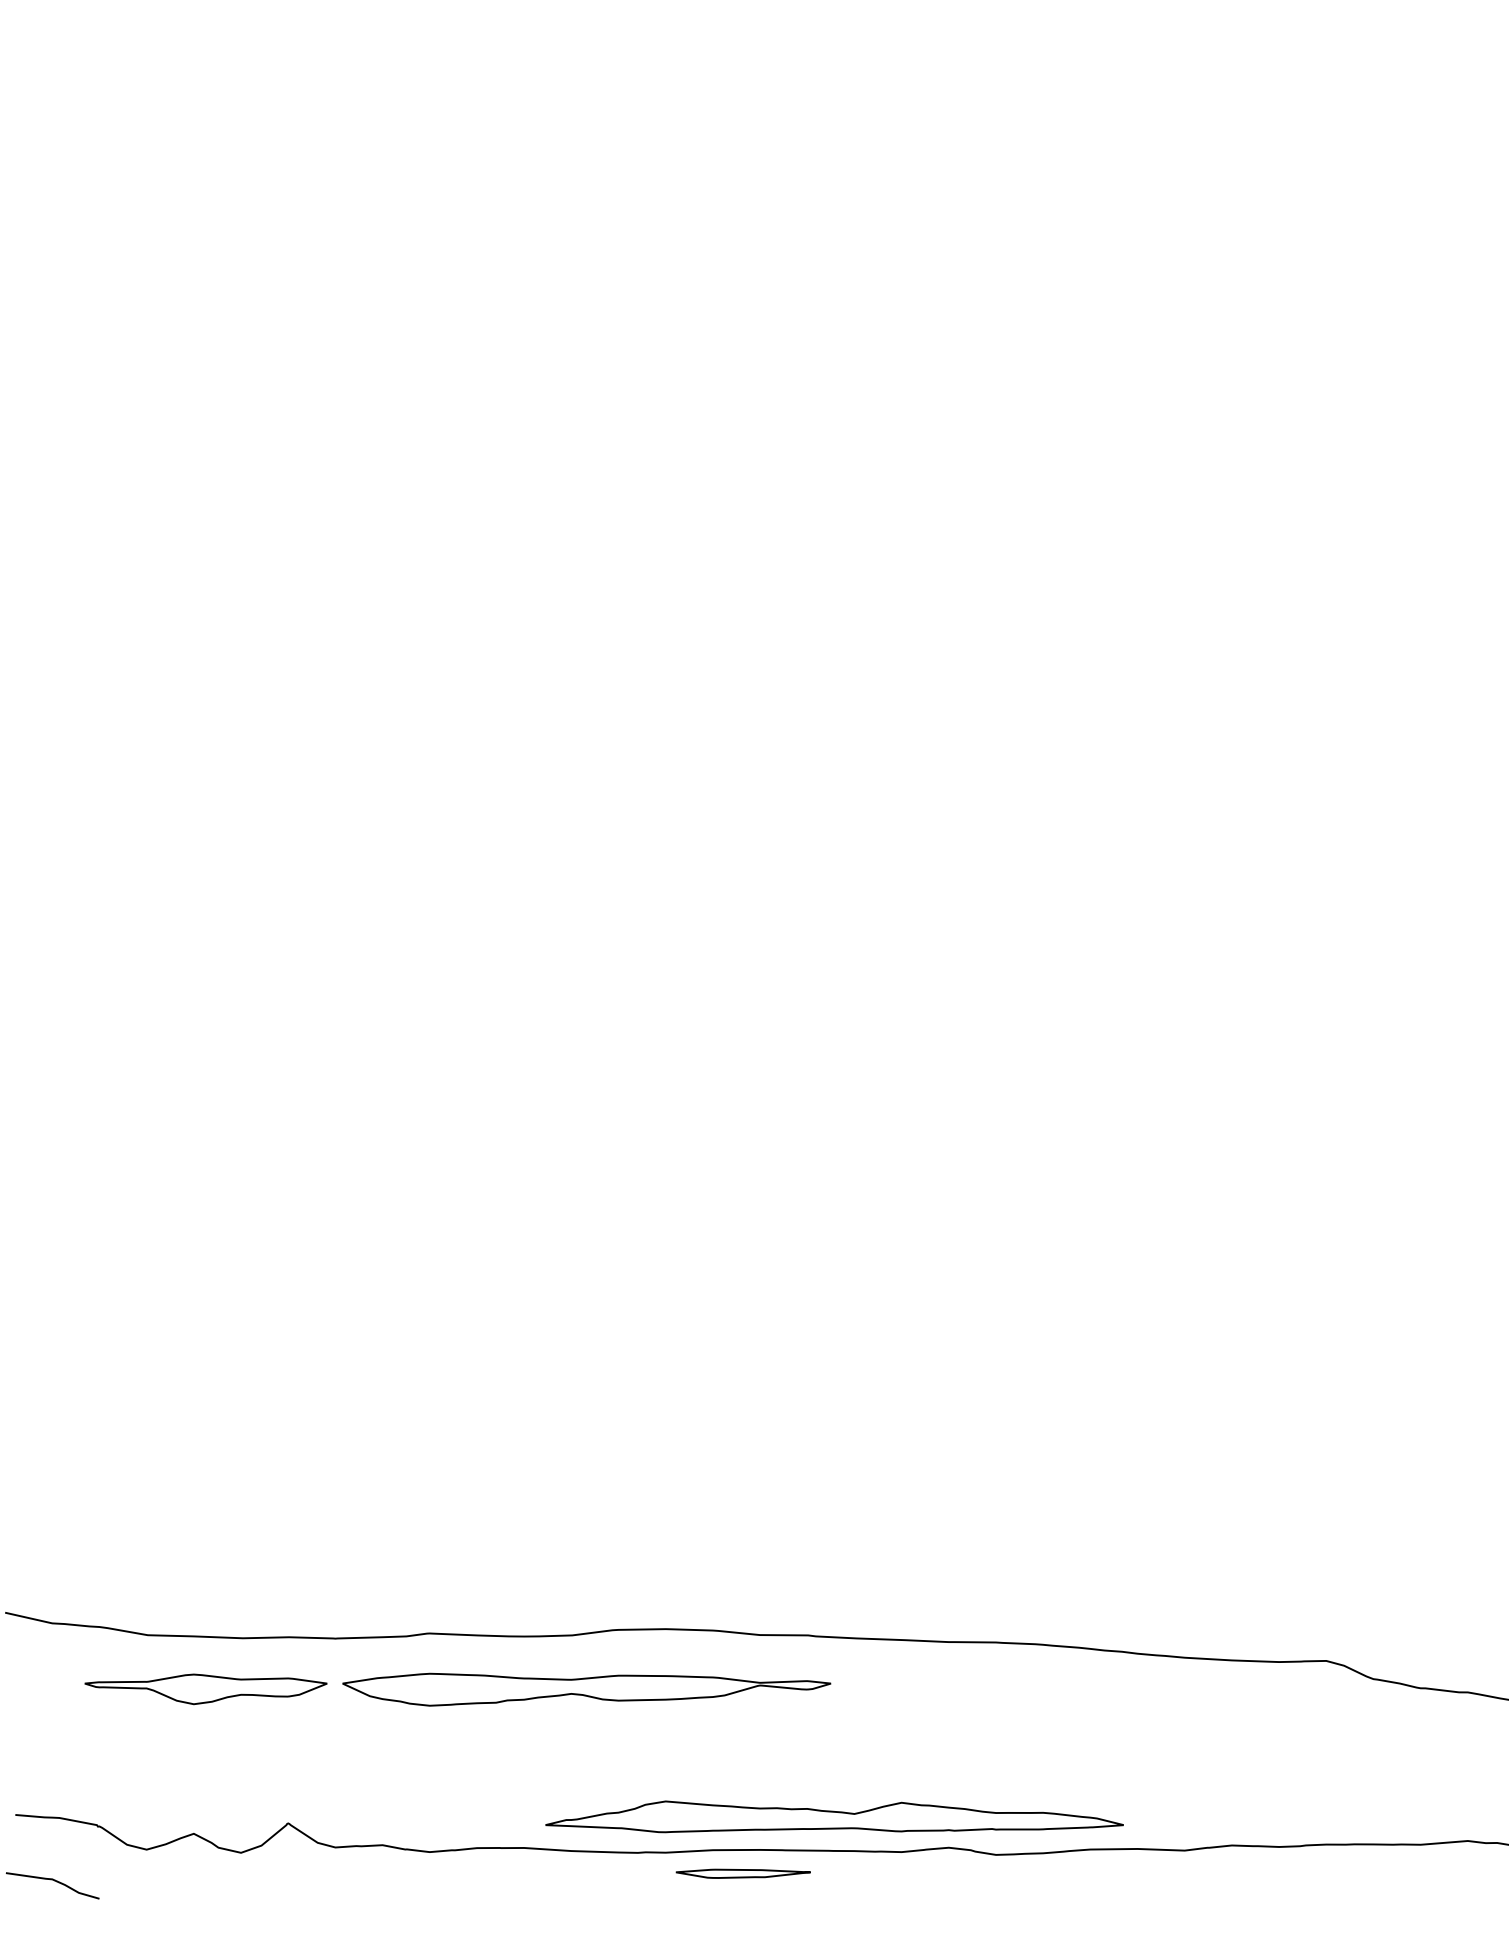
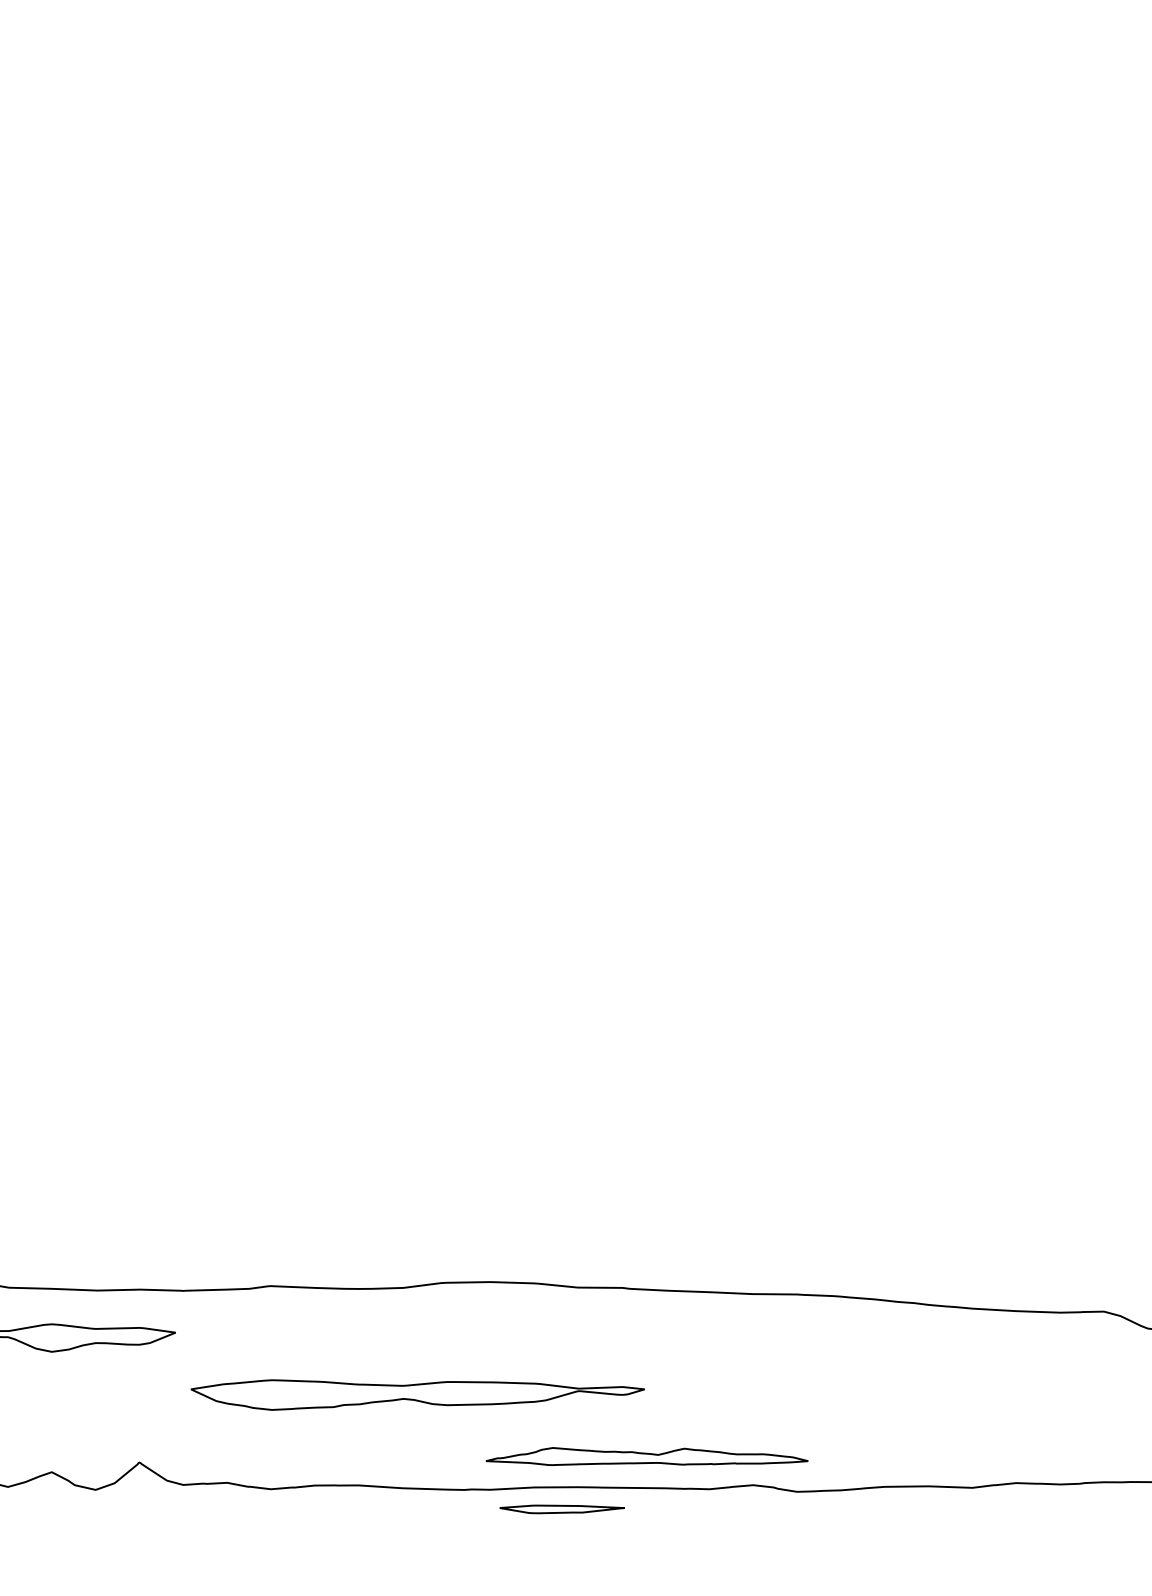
part: (586, 1689) -> (417, 1394), moved
part: (834, 1816) -> (647, 1456), size x0.6

